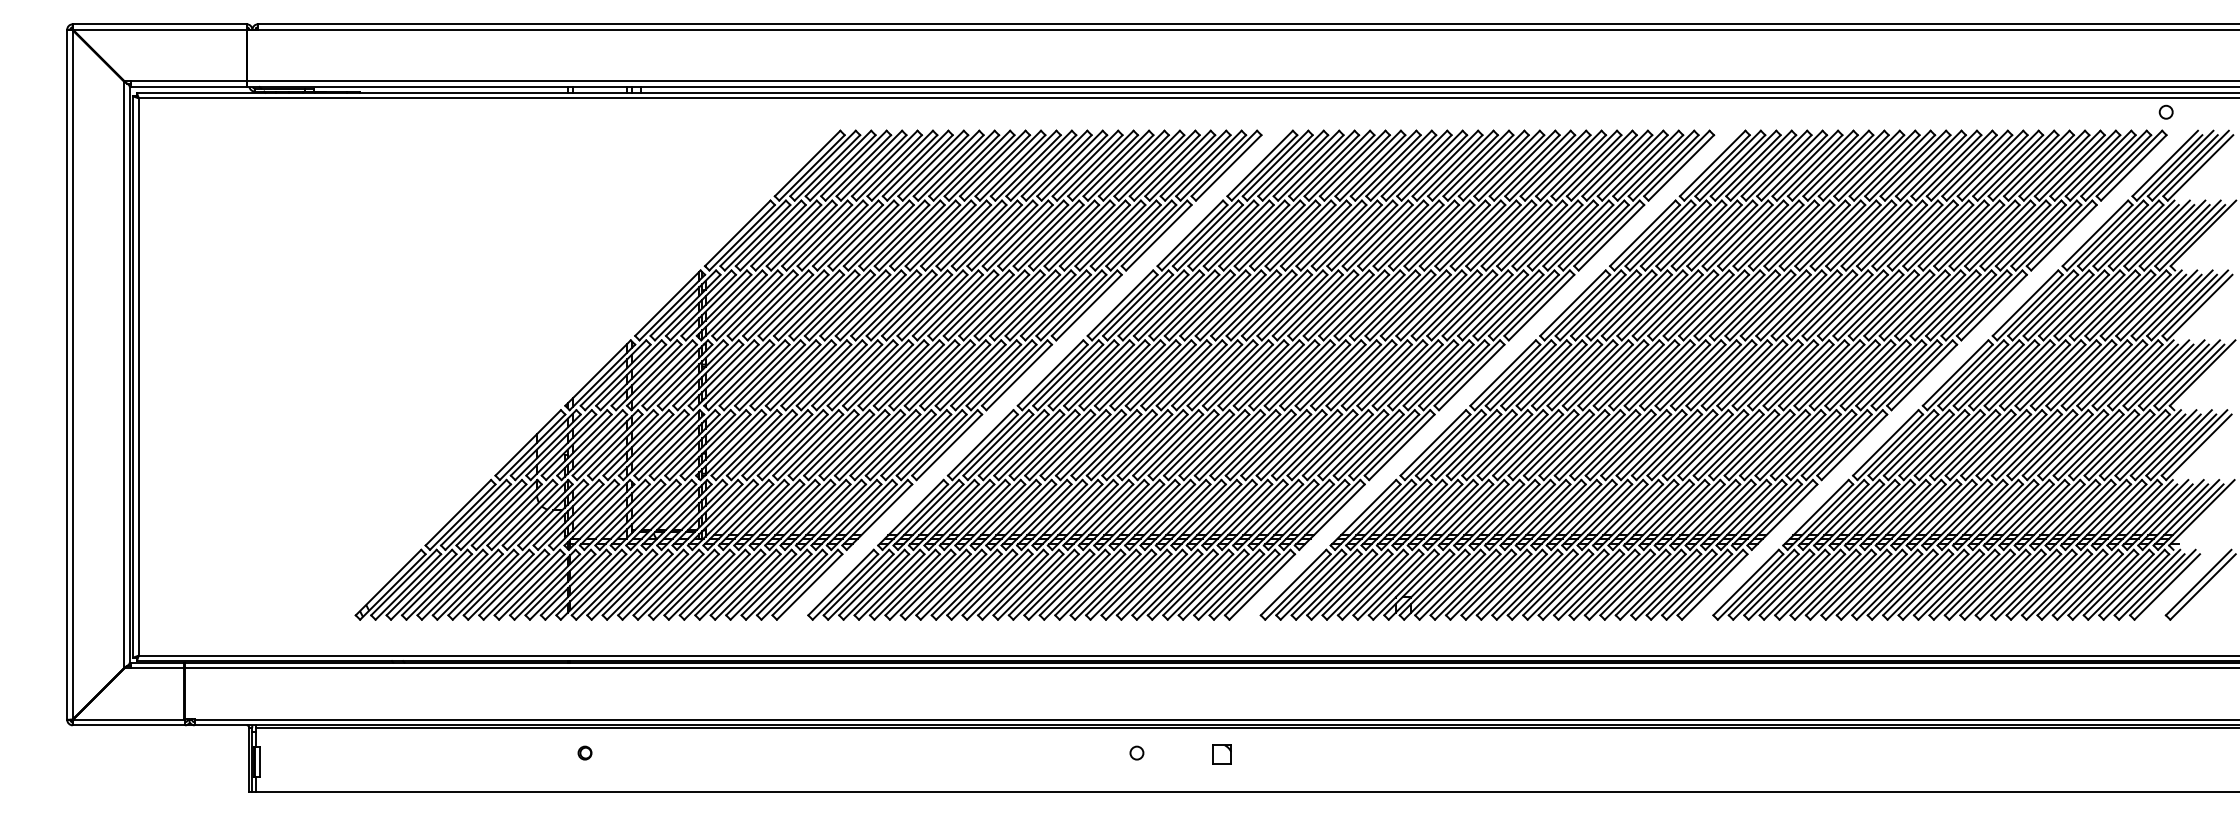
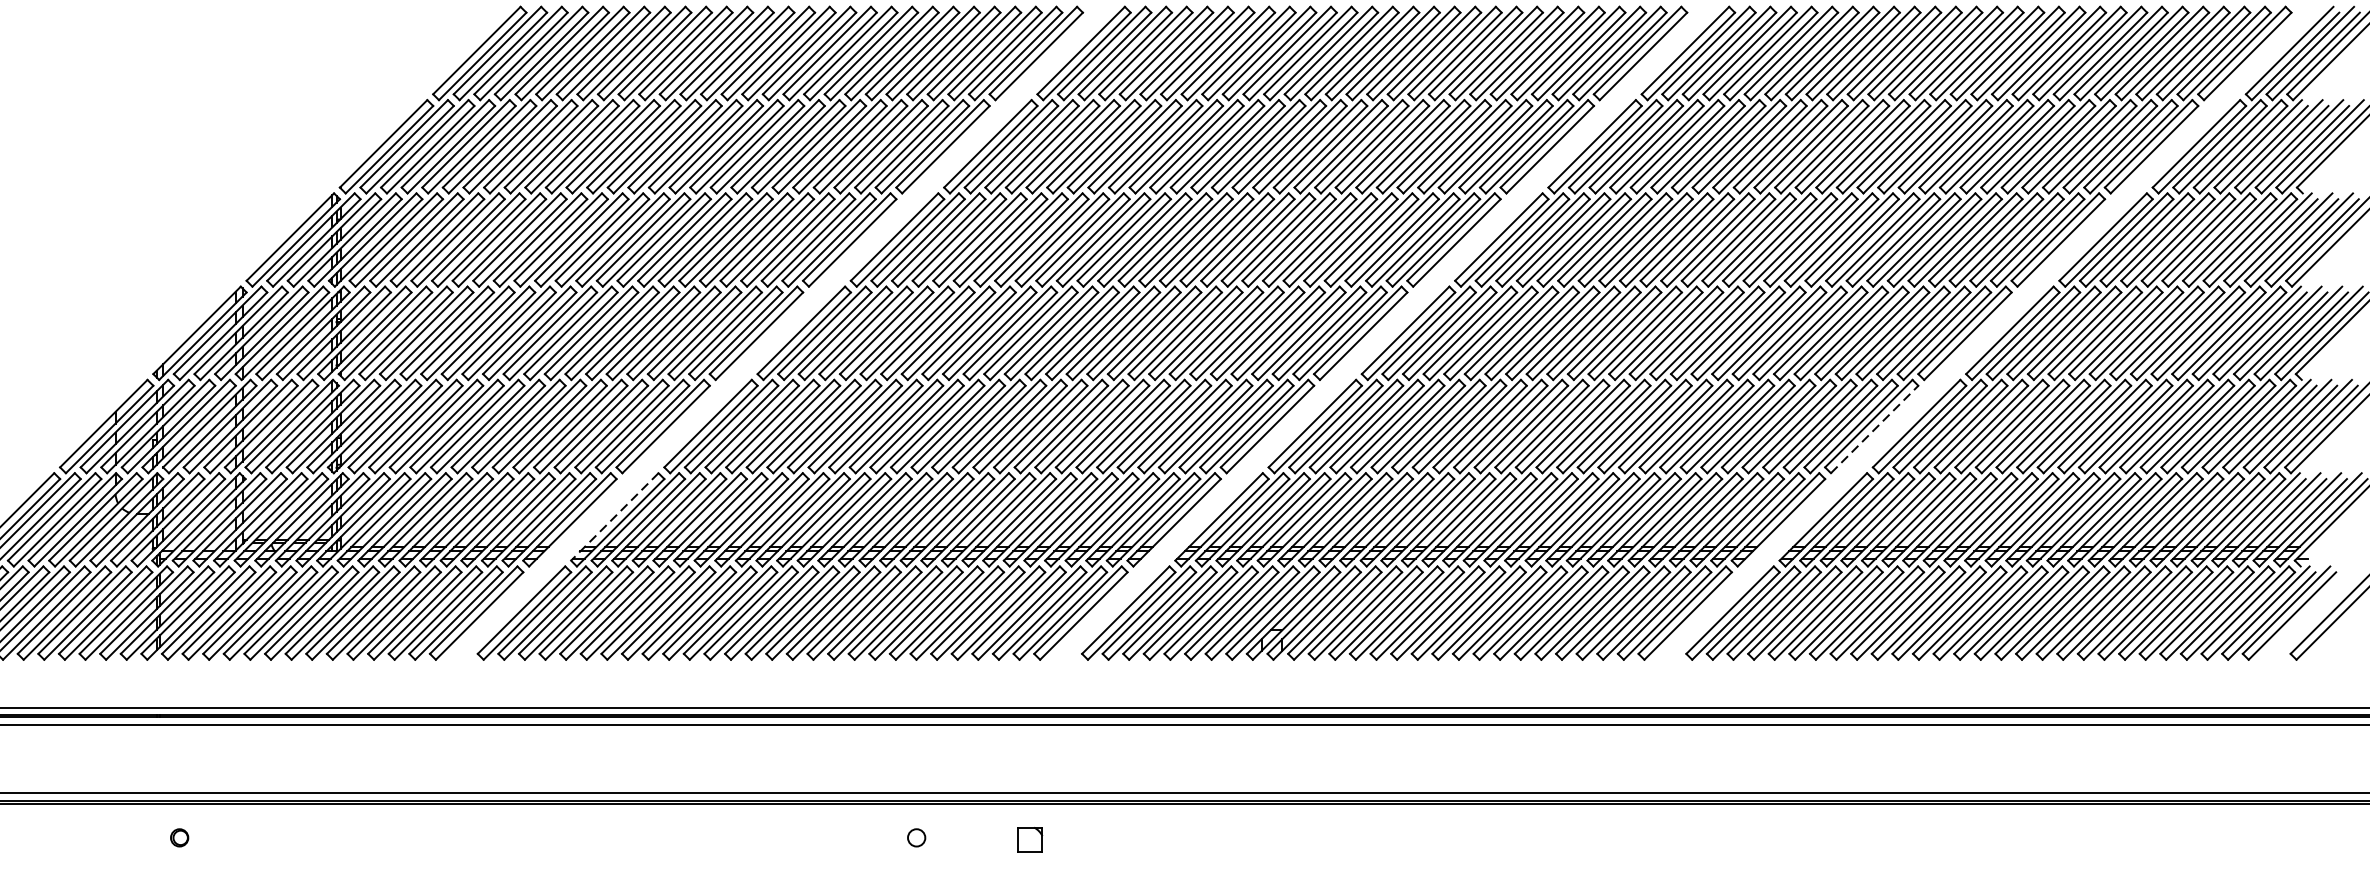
line: (1854, 446) -> (1874, 428), solid -> dashed
line: (910, 513) -> (614, 517), solid -> dashed

